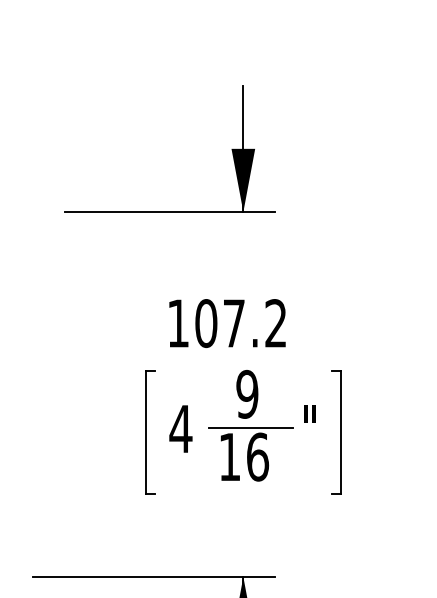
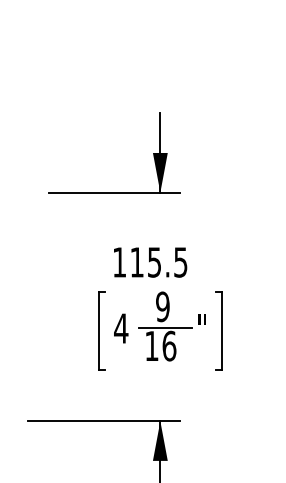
text: (240, 323) -> (158, 262), 107.2 -> 115.5

